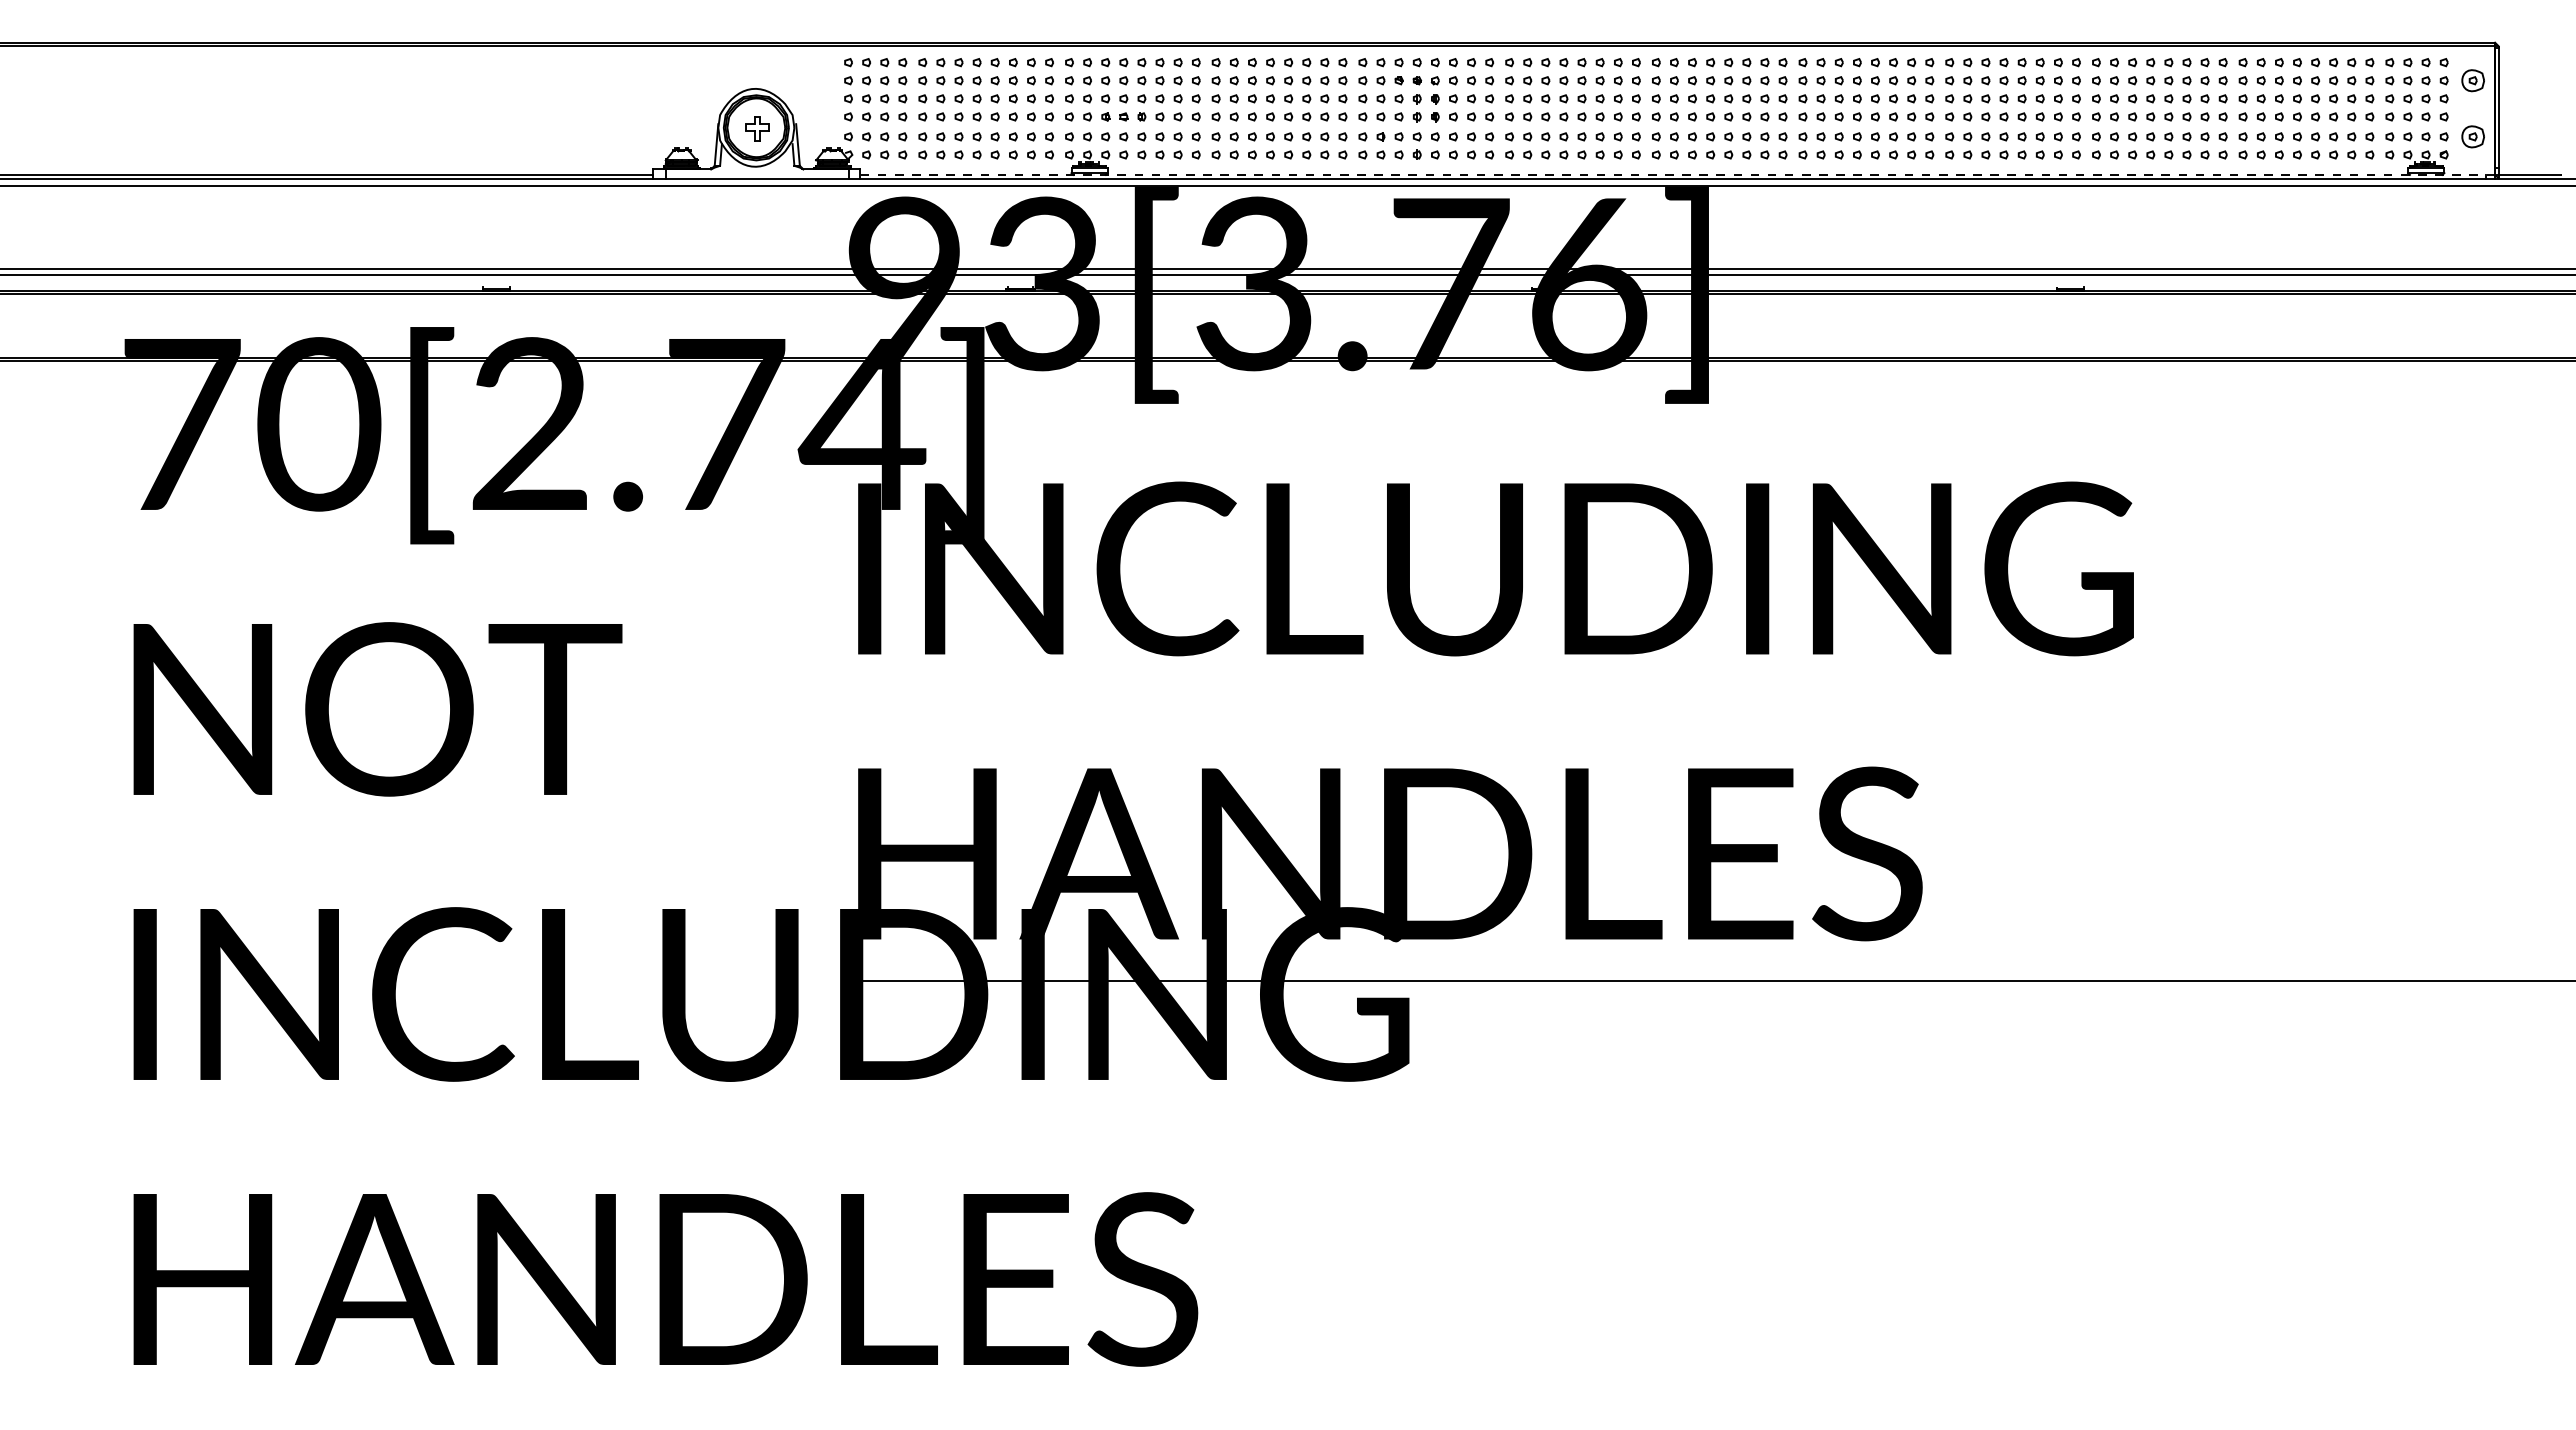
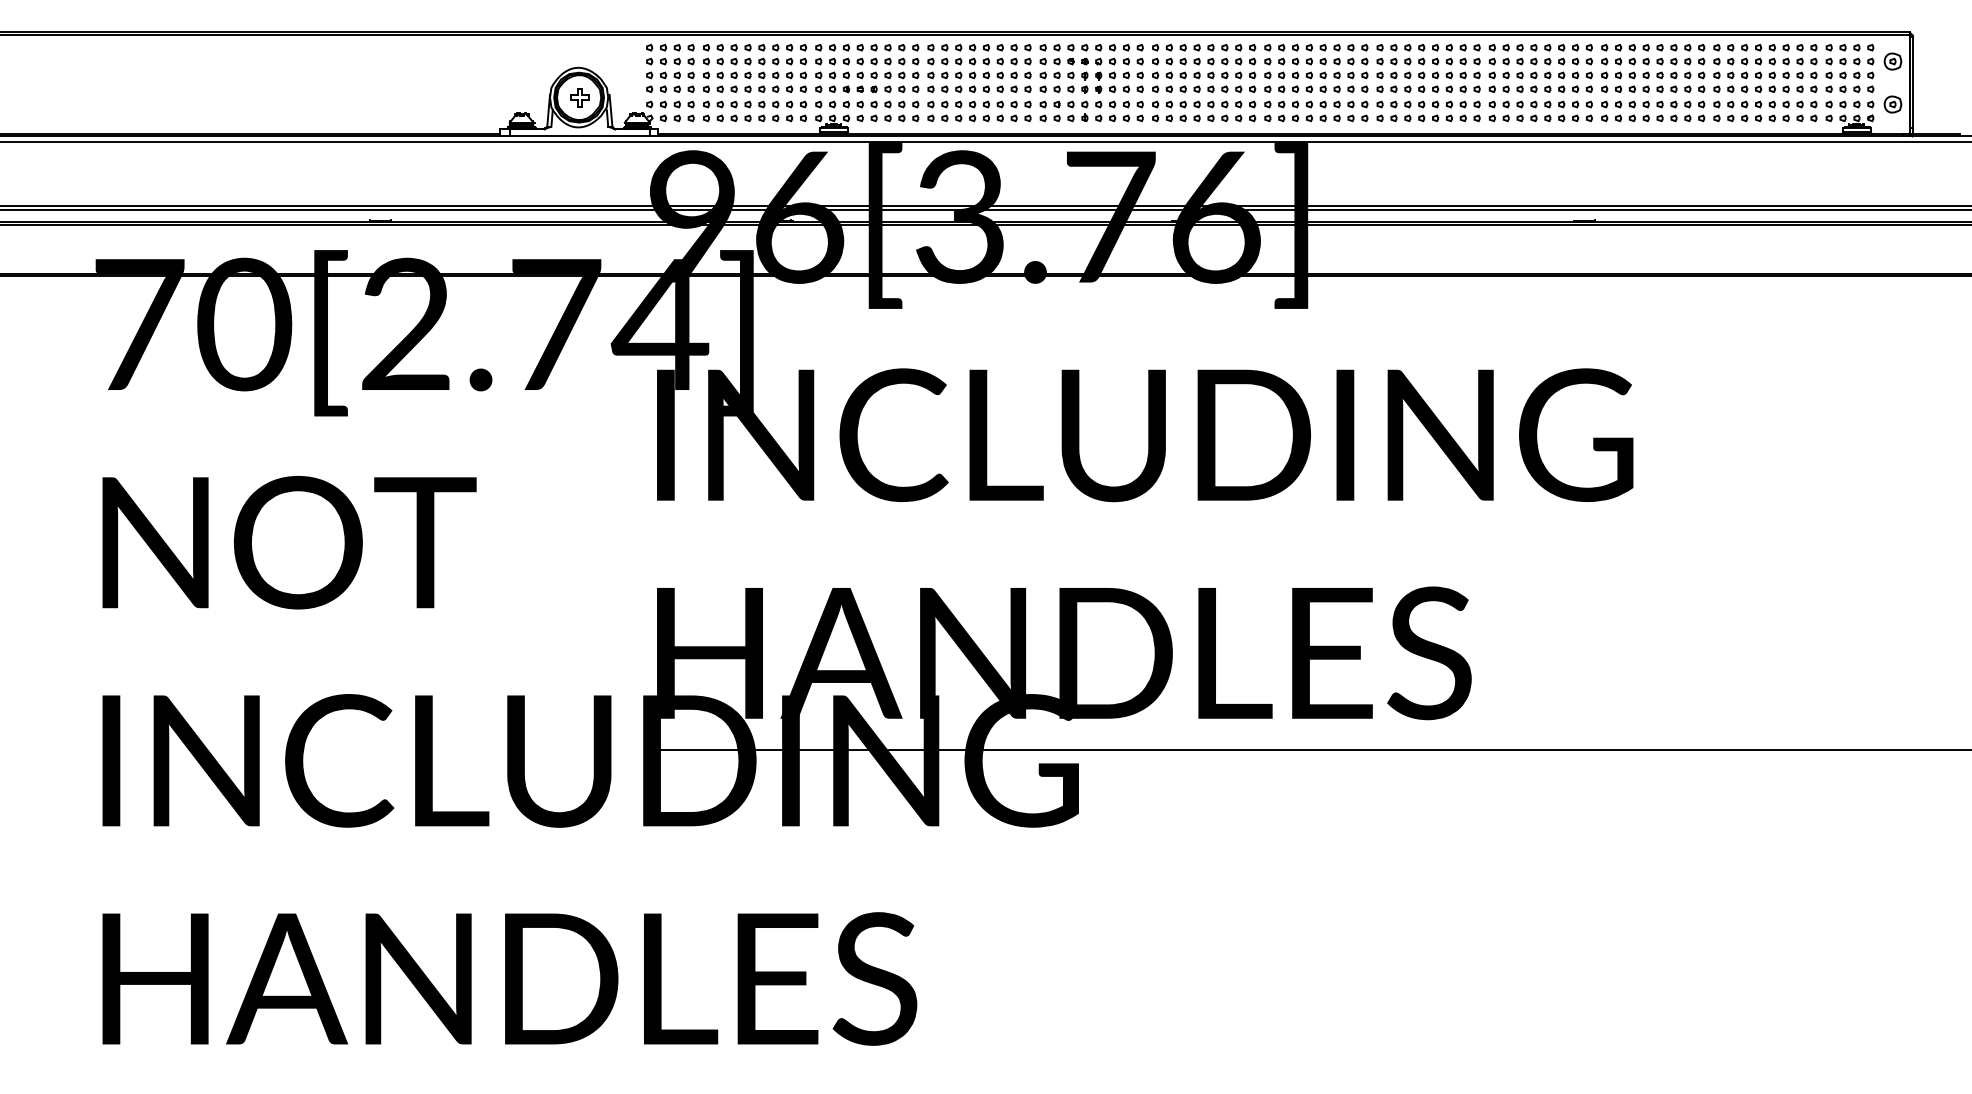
line: (1677, 174) -> (1284, 133), dashed -> solid
text: (1043, 283) -> (798, 216), 93[3.76] -> 96[3.76]

